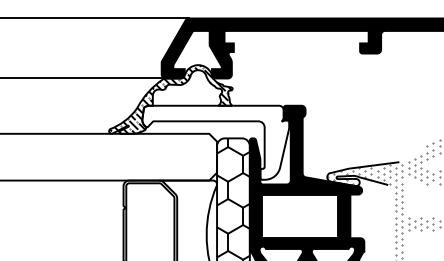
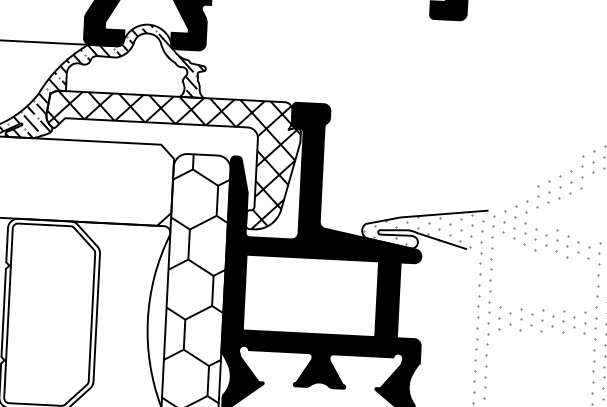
hatch: (215, 142) -> (171, 160), added

